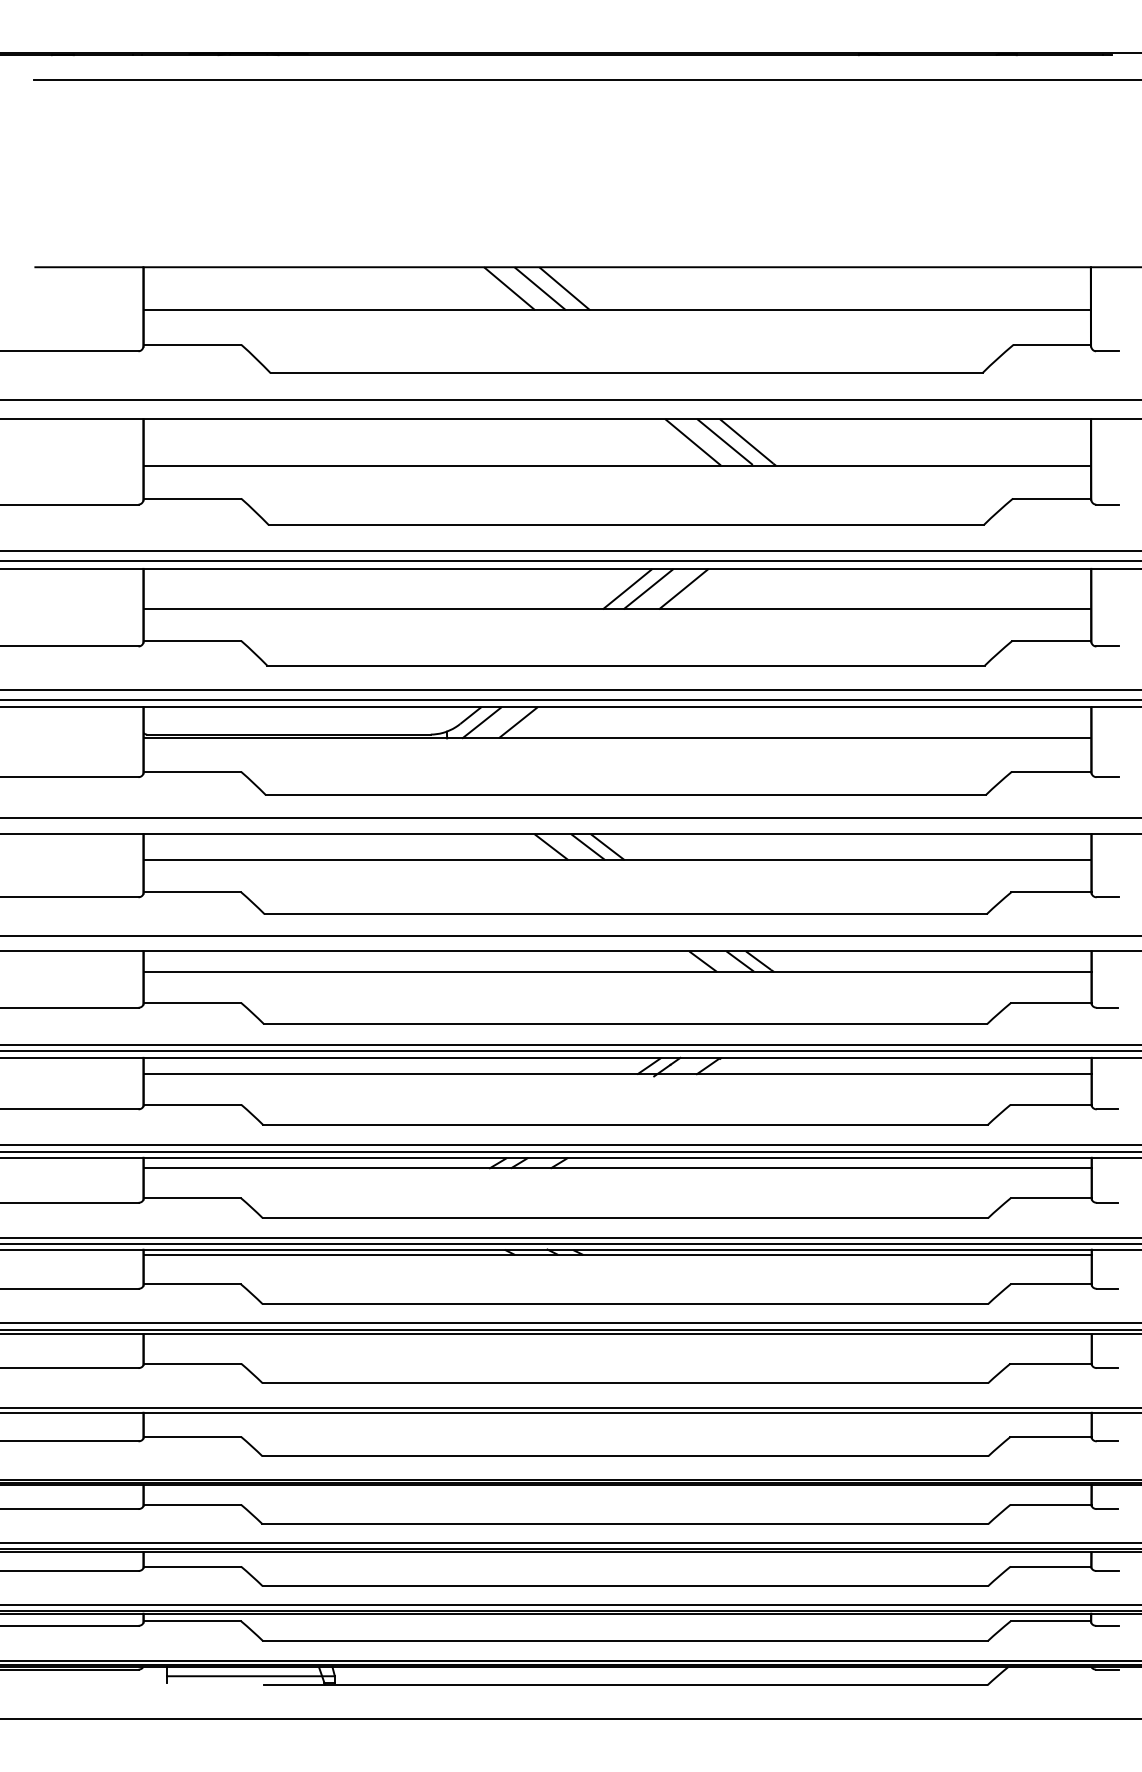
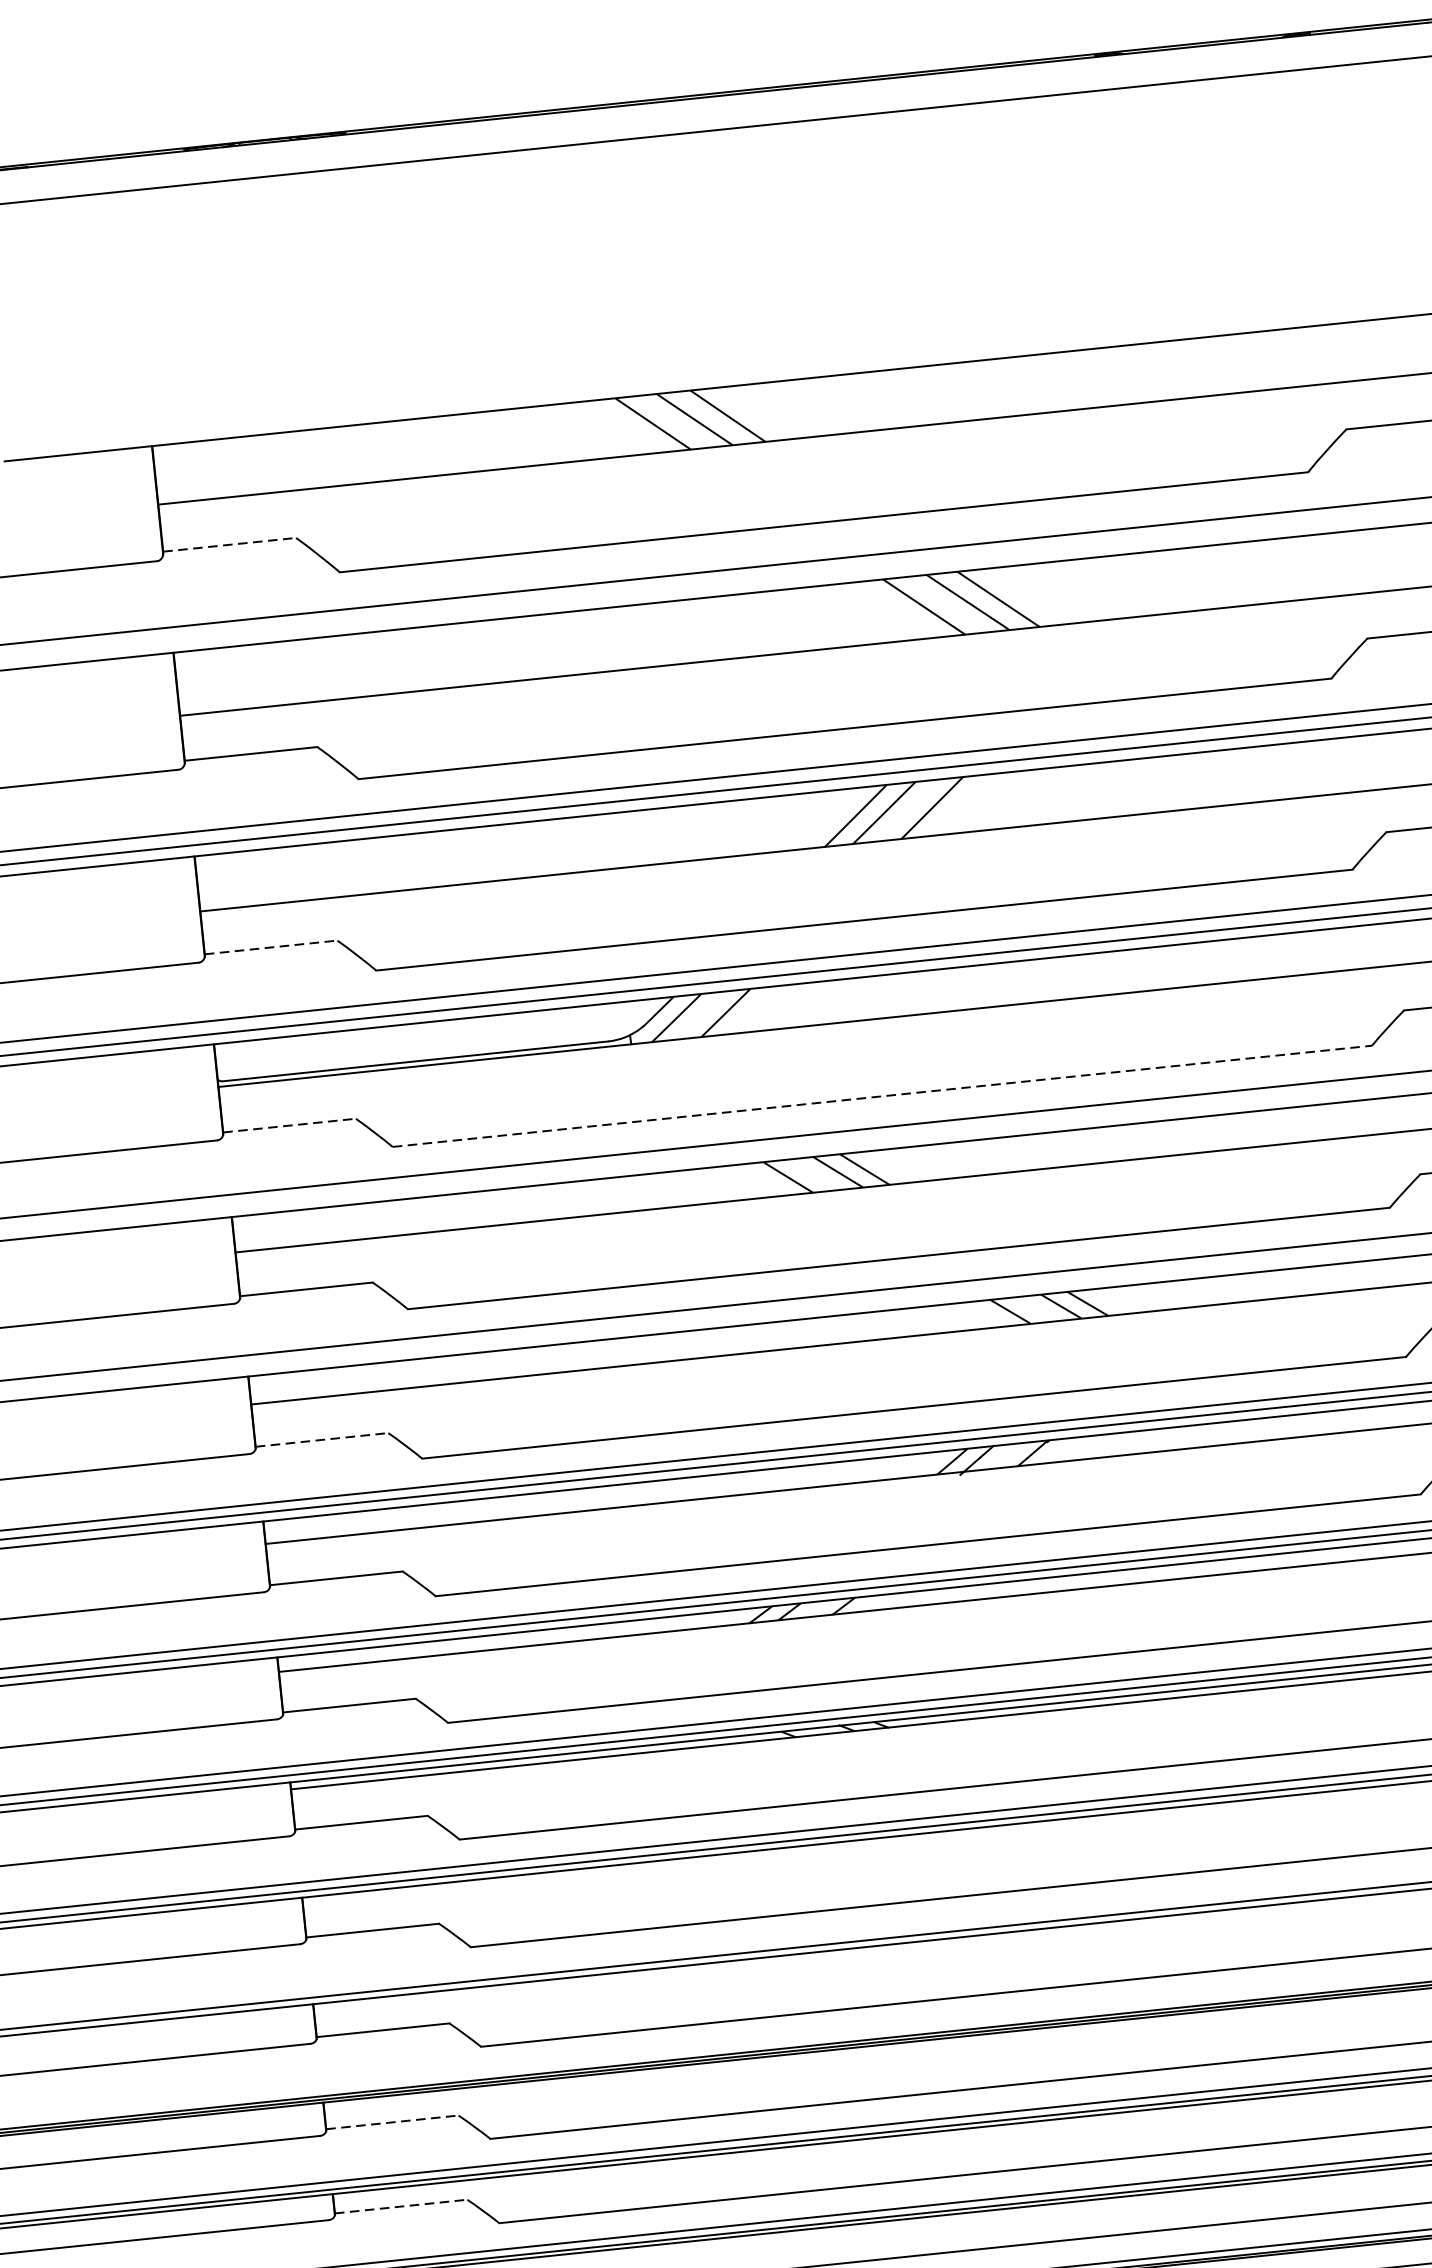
line: (192, 344) -> (229, 544), solid -> dashed
line: (192, 640) -> (271, 946), solid -> dashed
line: (192, 771) -> (289, 1125), solid -> dashed
line: (625, 795) -> (881, 1096), solid -> dashed
line: (192, 1002) -> (322, 1439), solid -> dashed
line: (192, 1504) -> (392, 2122), solid -> dashed
line: (192, 1566) -> (401, 2206), solid -> dashed

